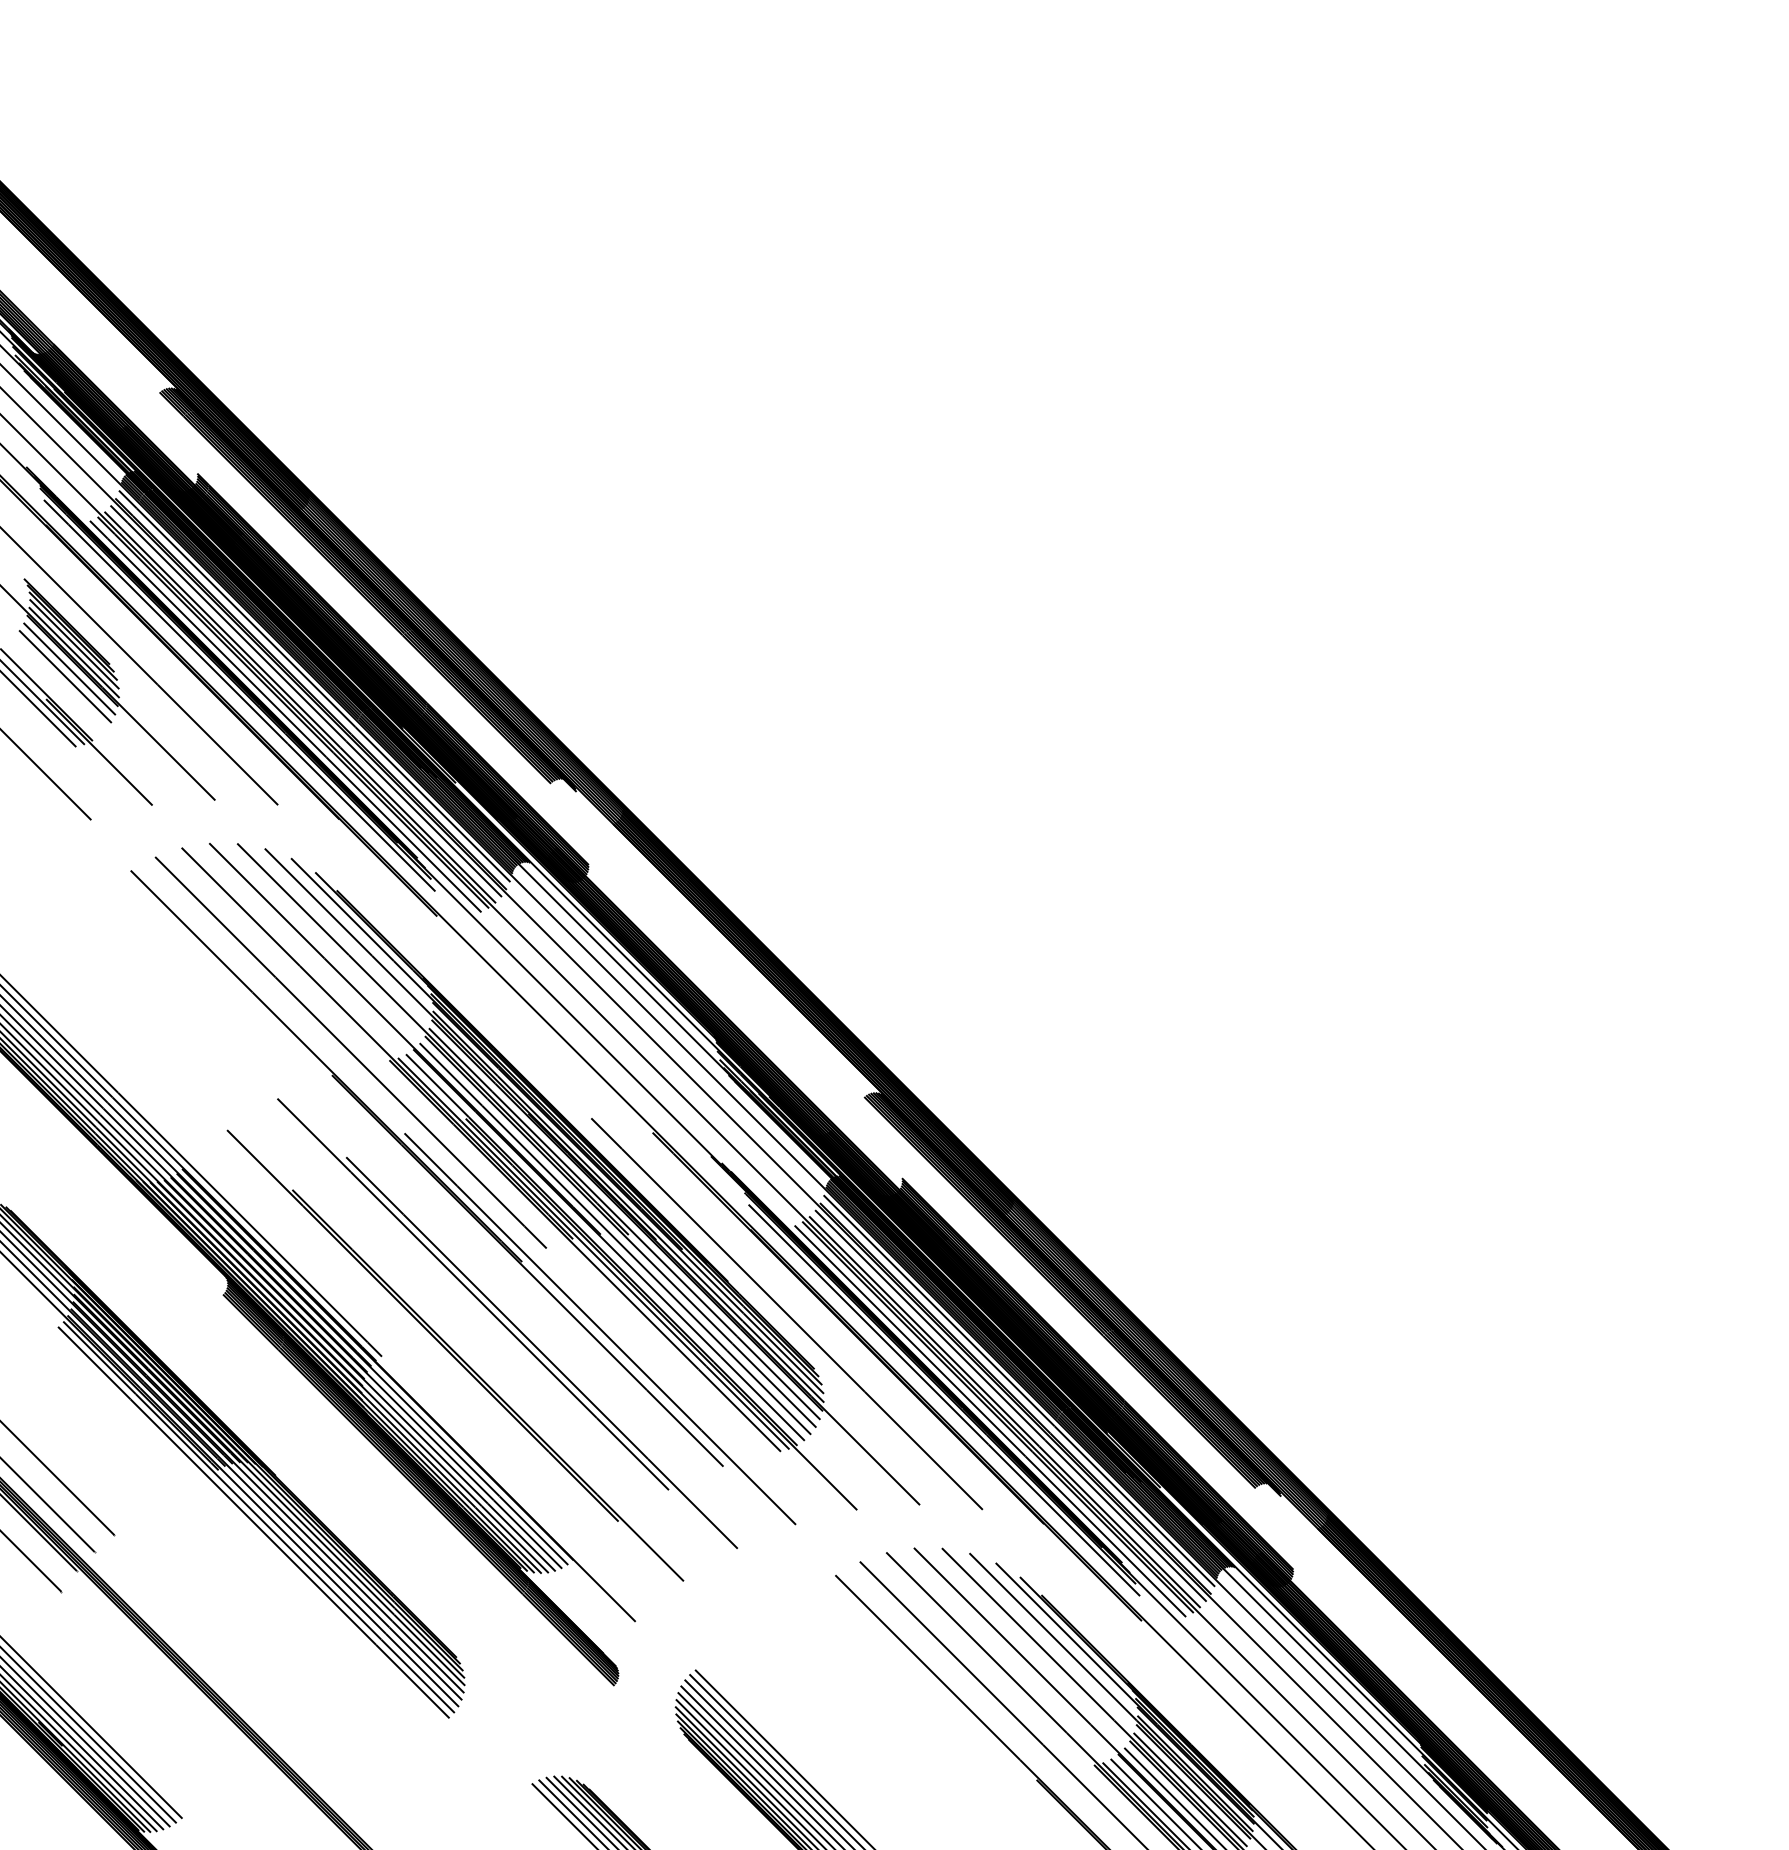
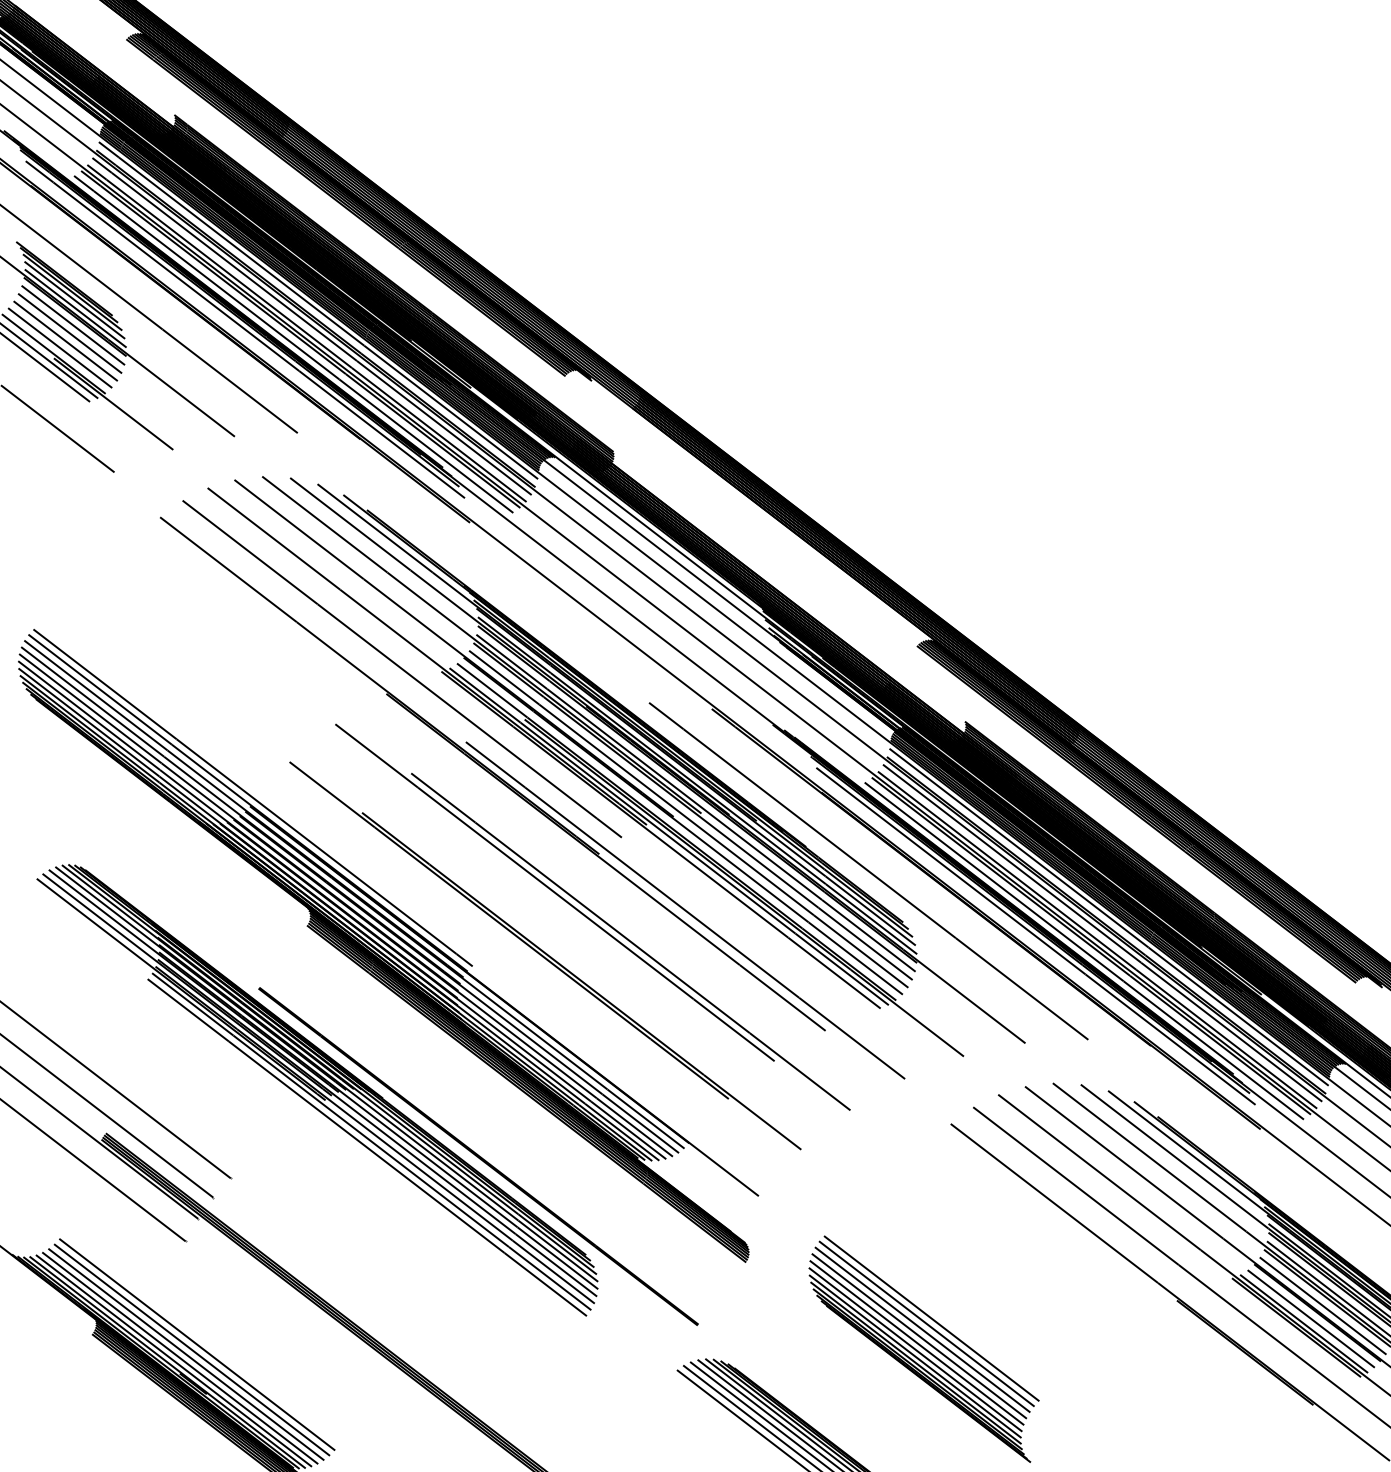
line: (59, 683) -> (65, 341), added
line: (53, 689) -> (59, 347), added
line: (362, 1545) -> (478, 1156), added

